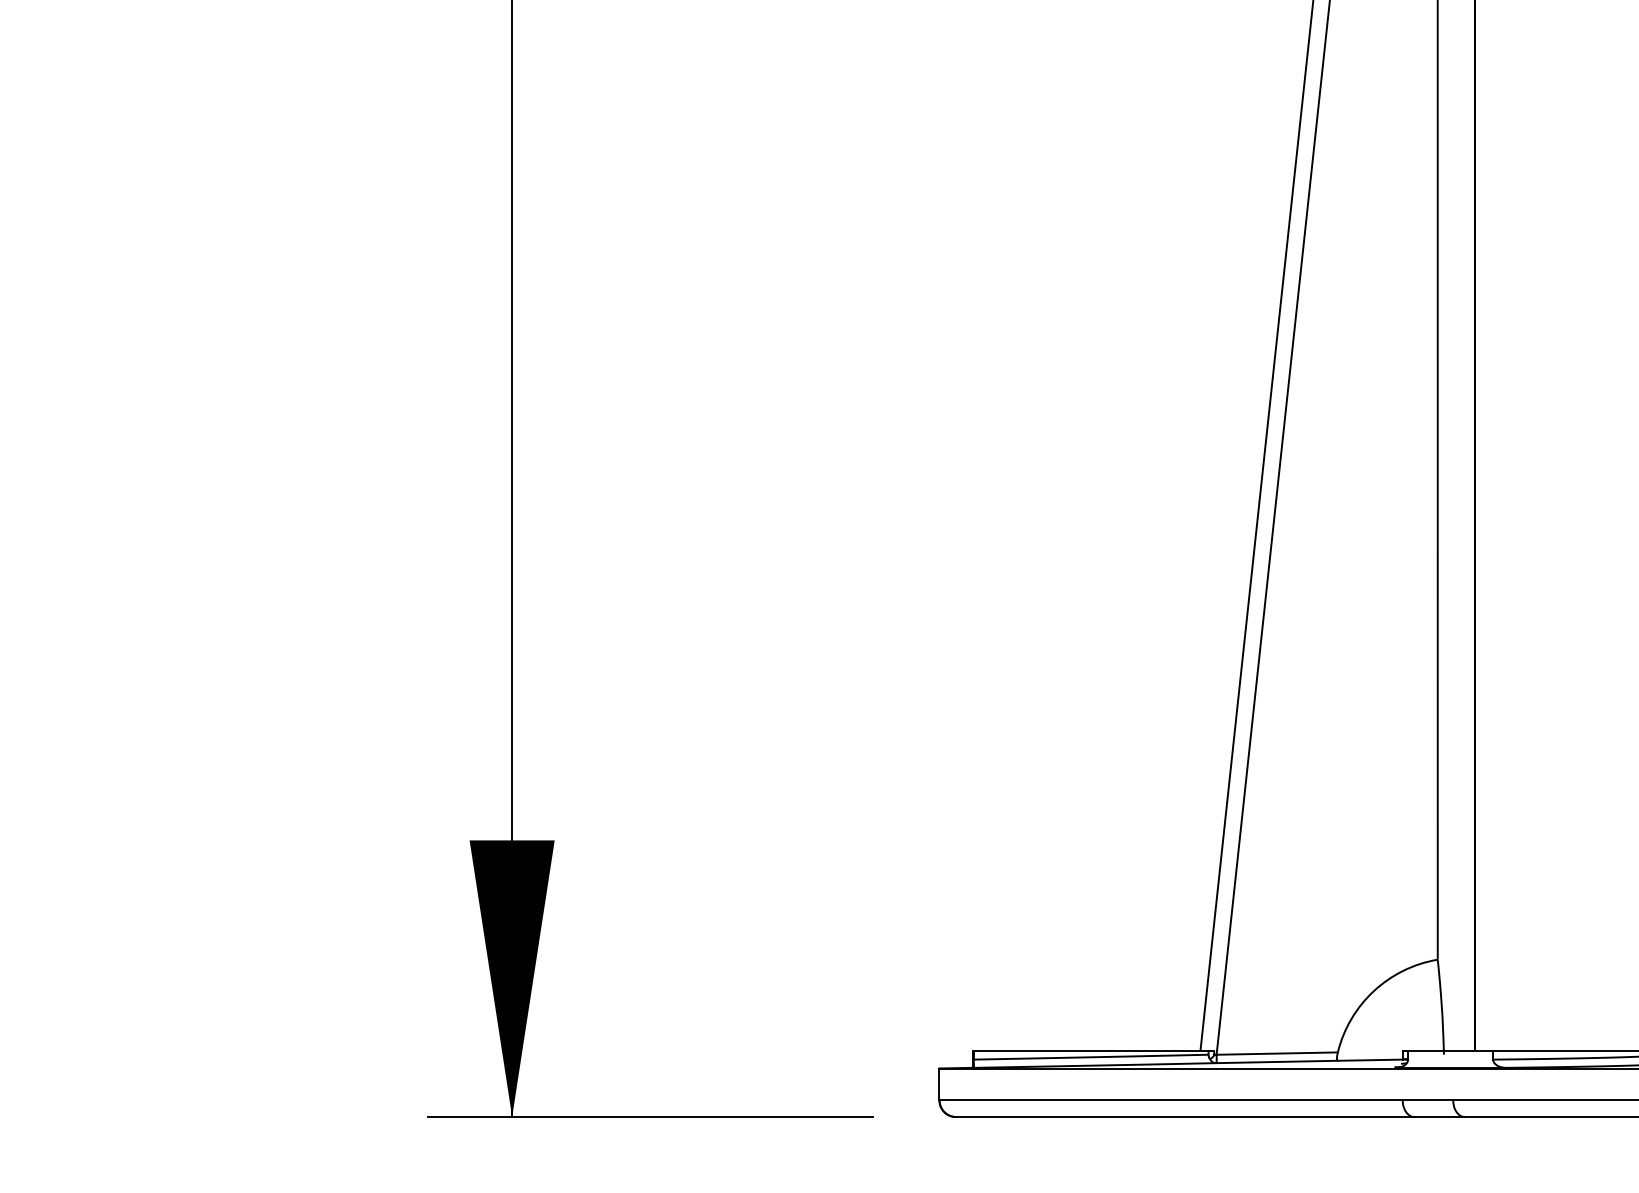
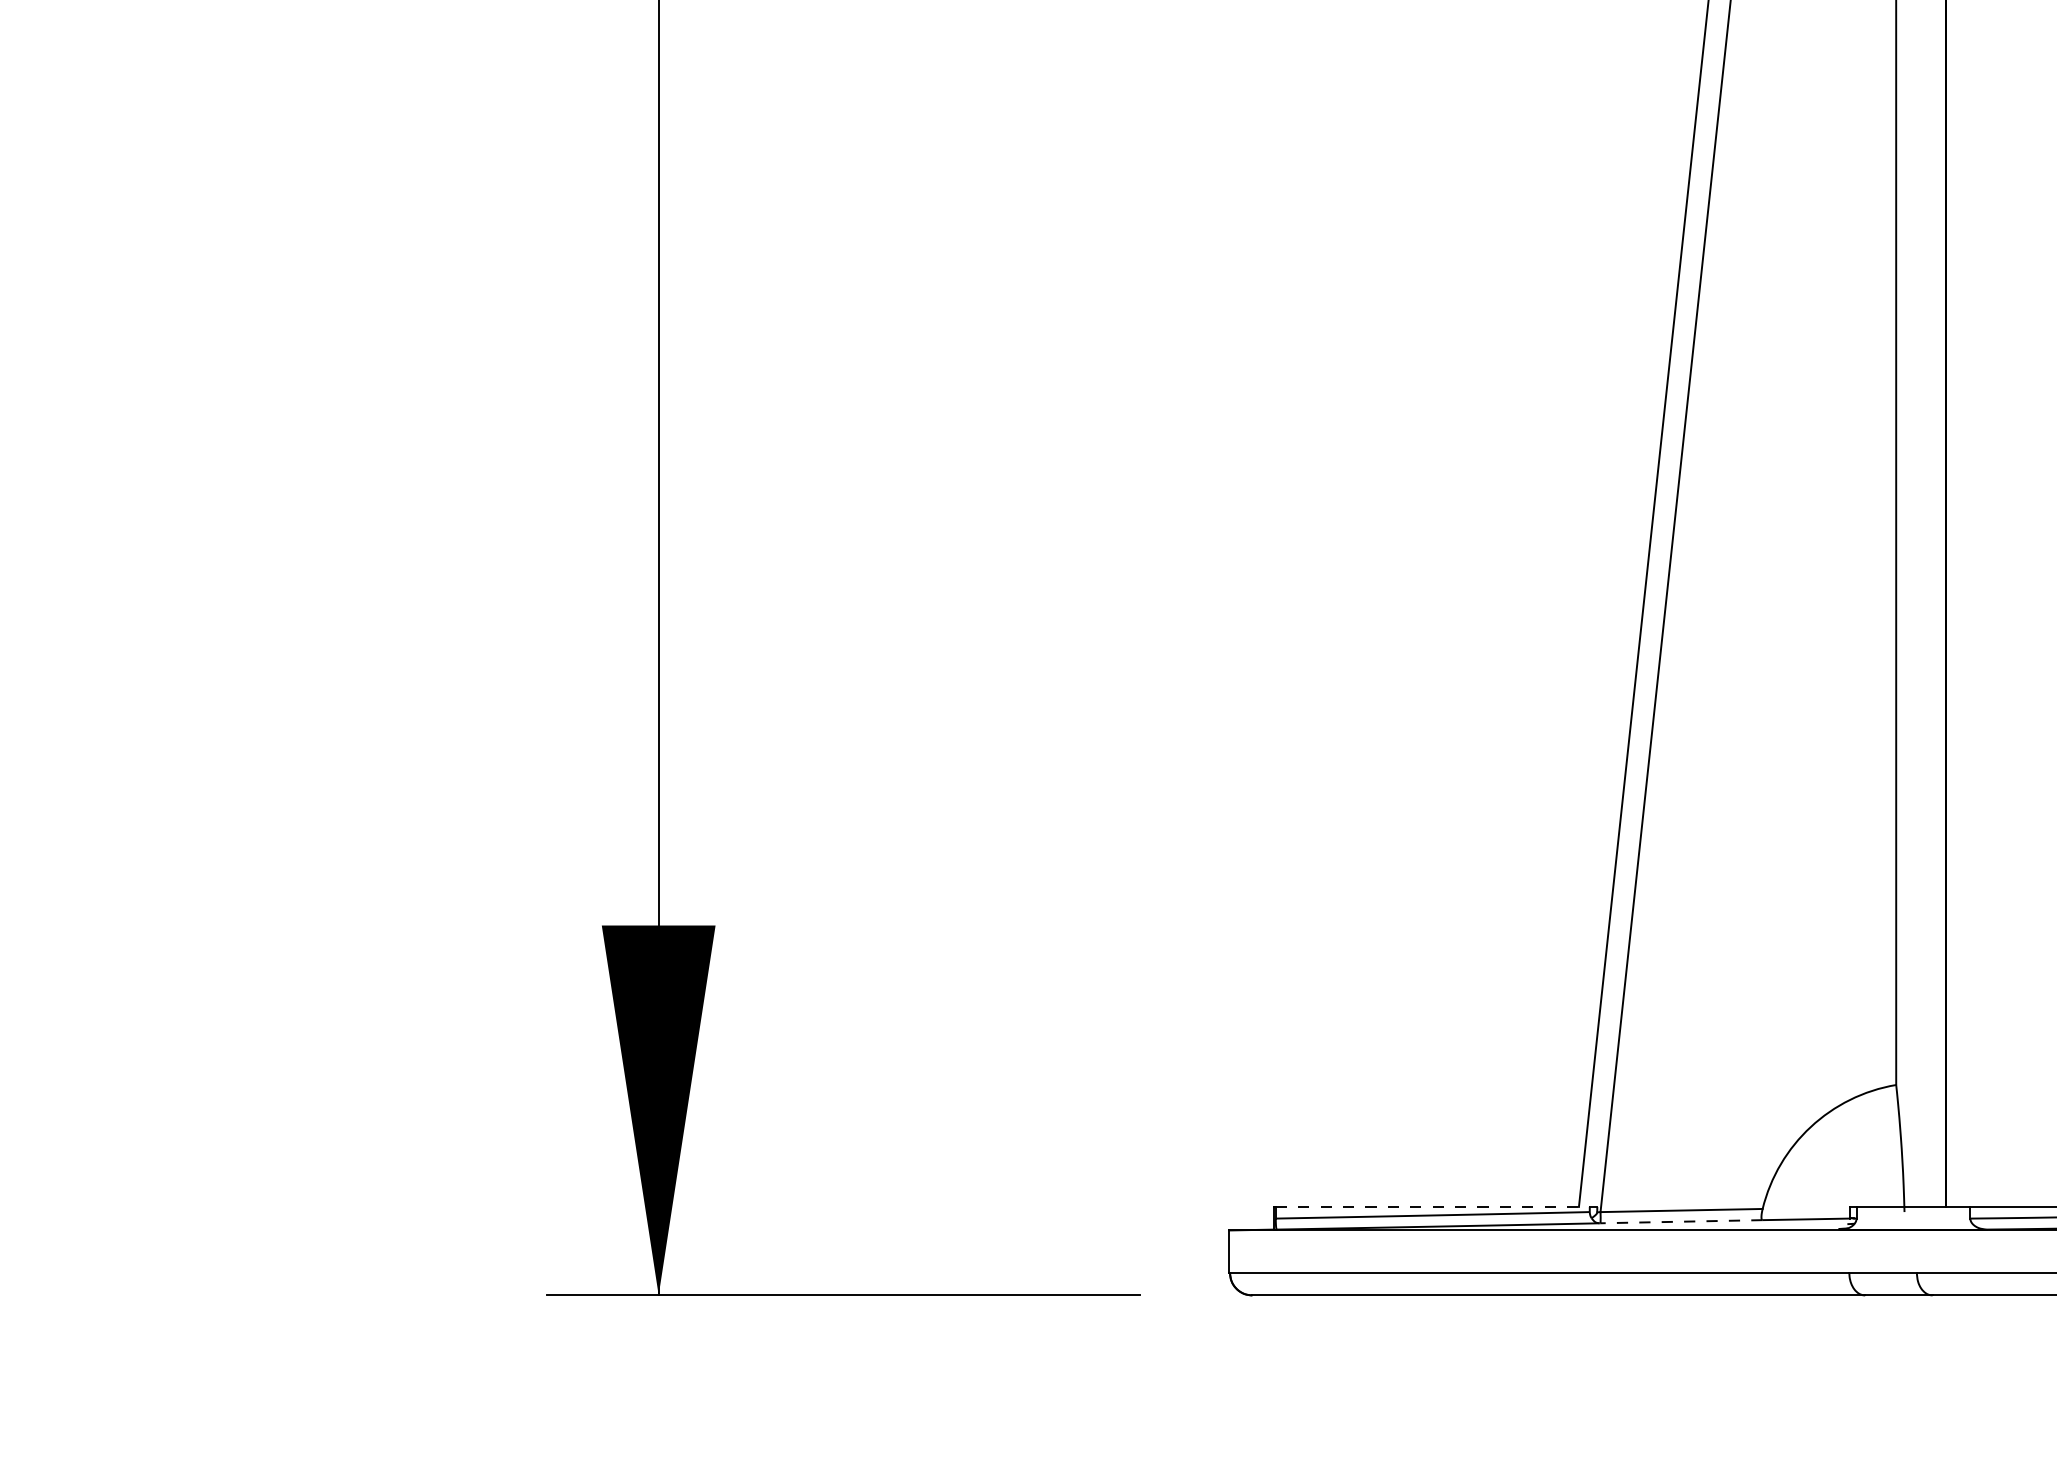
line: (1091, 1050) -> (1433, 1206), solid -> dashed
line: (1277, 1061) -> (1681, 1221), solid -> dashed

